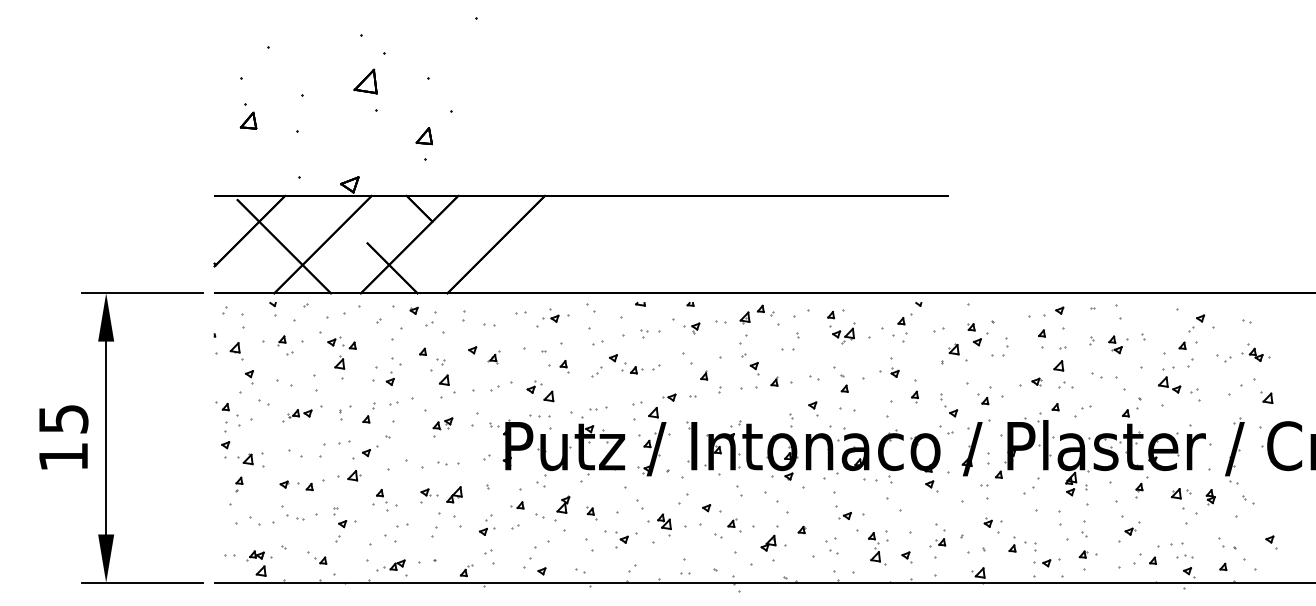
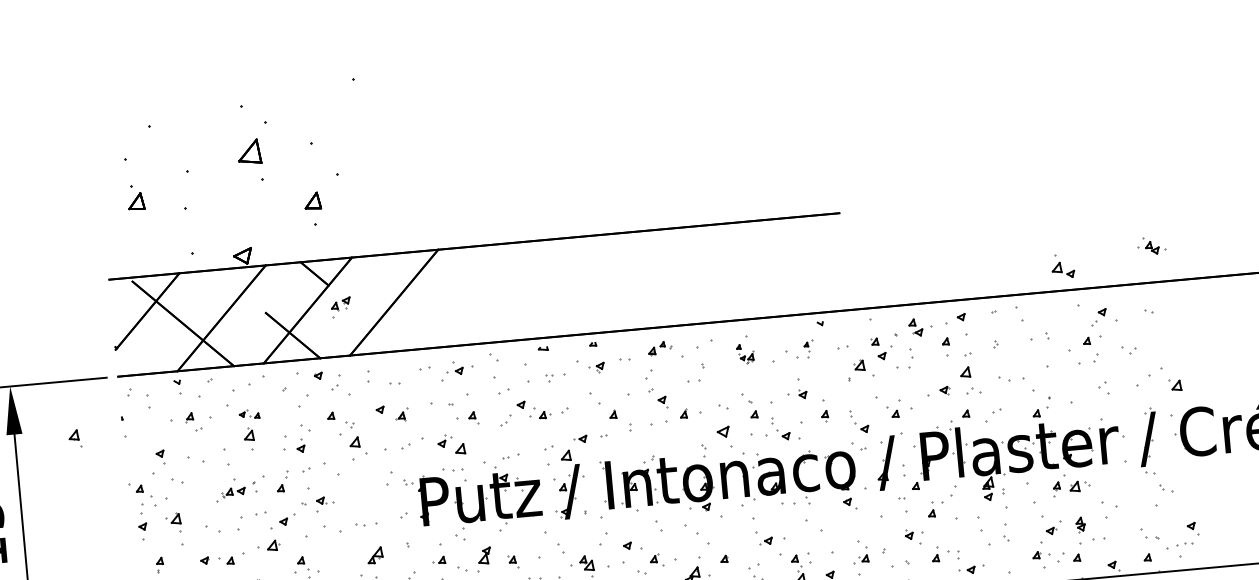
part: (756, 314) -> (659, 348), size x0.7
part: (841, 327) -> (745, 353), size x0.6
part: (904, 327) -> (808, 348), size x0.6
part: (341, 342) -> (248, 414), size x0.7
part: (1115, 344) -> (915, 327), moved
part: (236, 351) -> (75, 438), moved
part: (1255, 352) -> (1151, 245), moved
part: (1169, 380) -> (1062, 265), moved
part: (870, 405) -> (781, 428), added
part: (813, 408) -> (724, 437), size x1.6
part: (297, 415) -> (231, 494), moved
part: (442, 427) -> (340, 307), moved
part: (245, 459) -> (173, 519), moved
part: (1181, 493) -> (1079, 486), moved
part: (429, 495) -> (325, 503), moved
part: (1210, 497) -> (1080, 525), moved
part: (1012, 499) -> (931, 509), added
part: (1087, 554) -> (1040, 554), moved
part: (1184, 556) -> (1184, 543), moved

